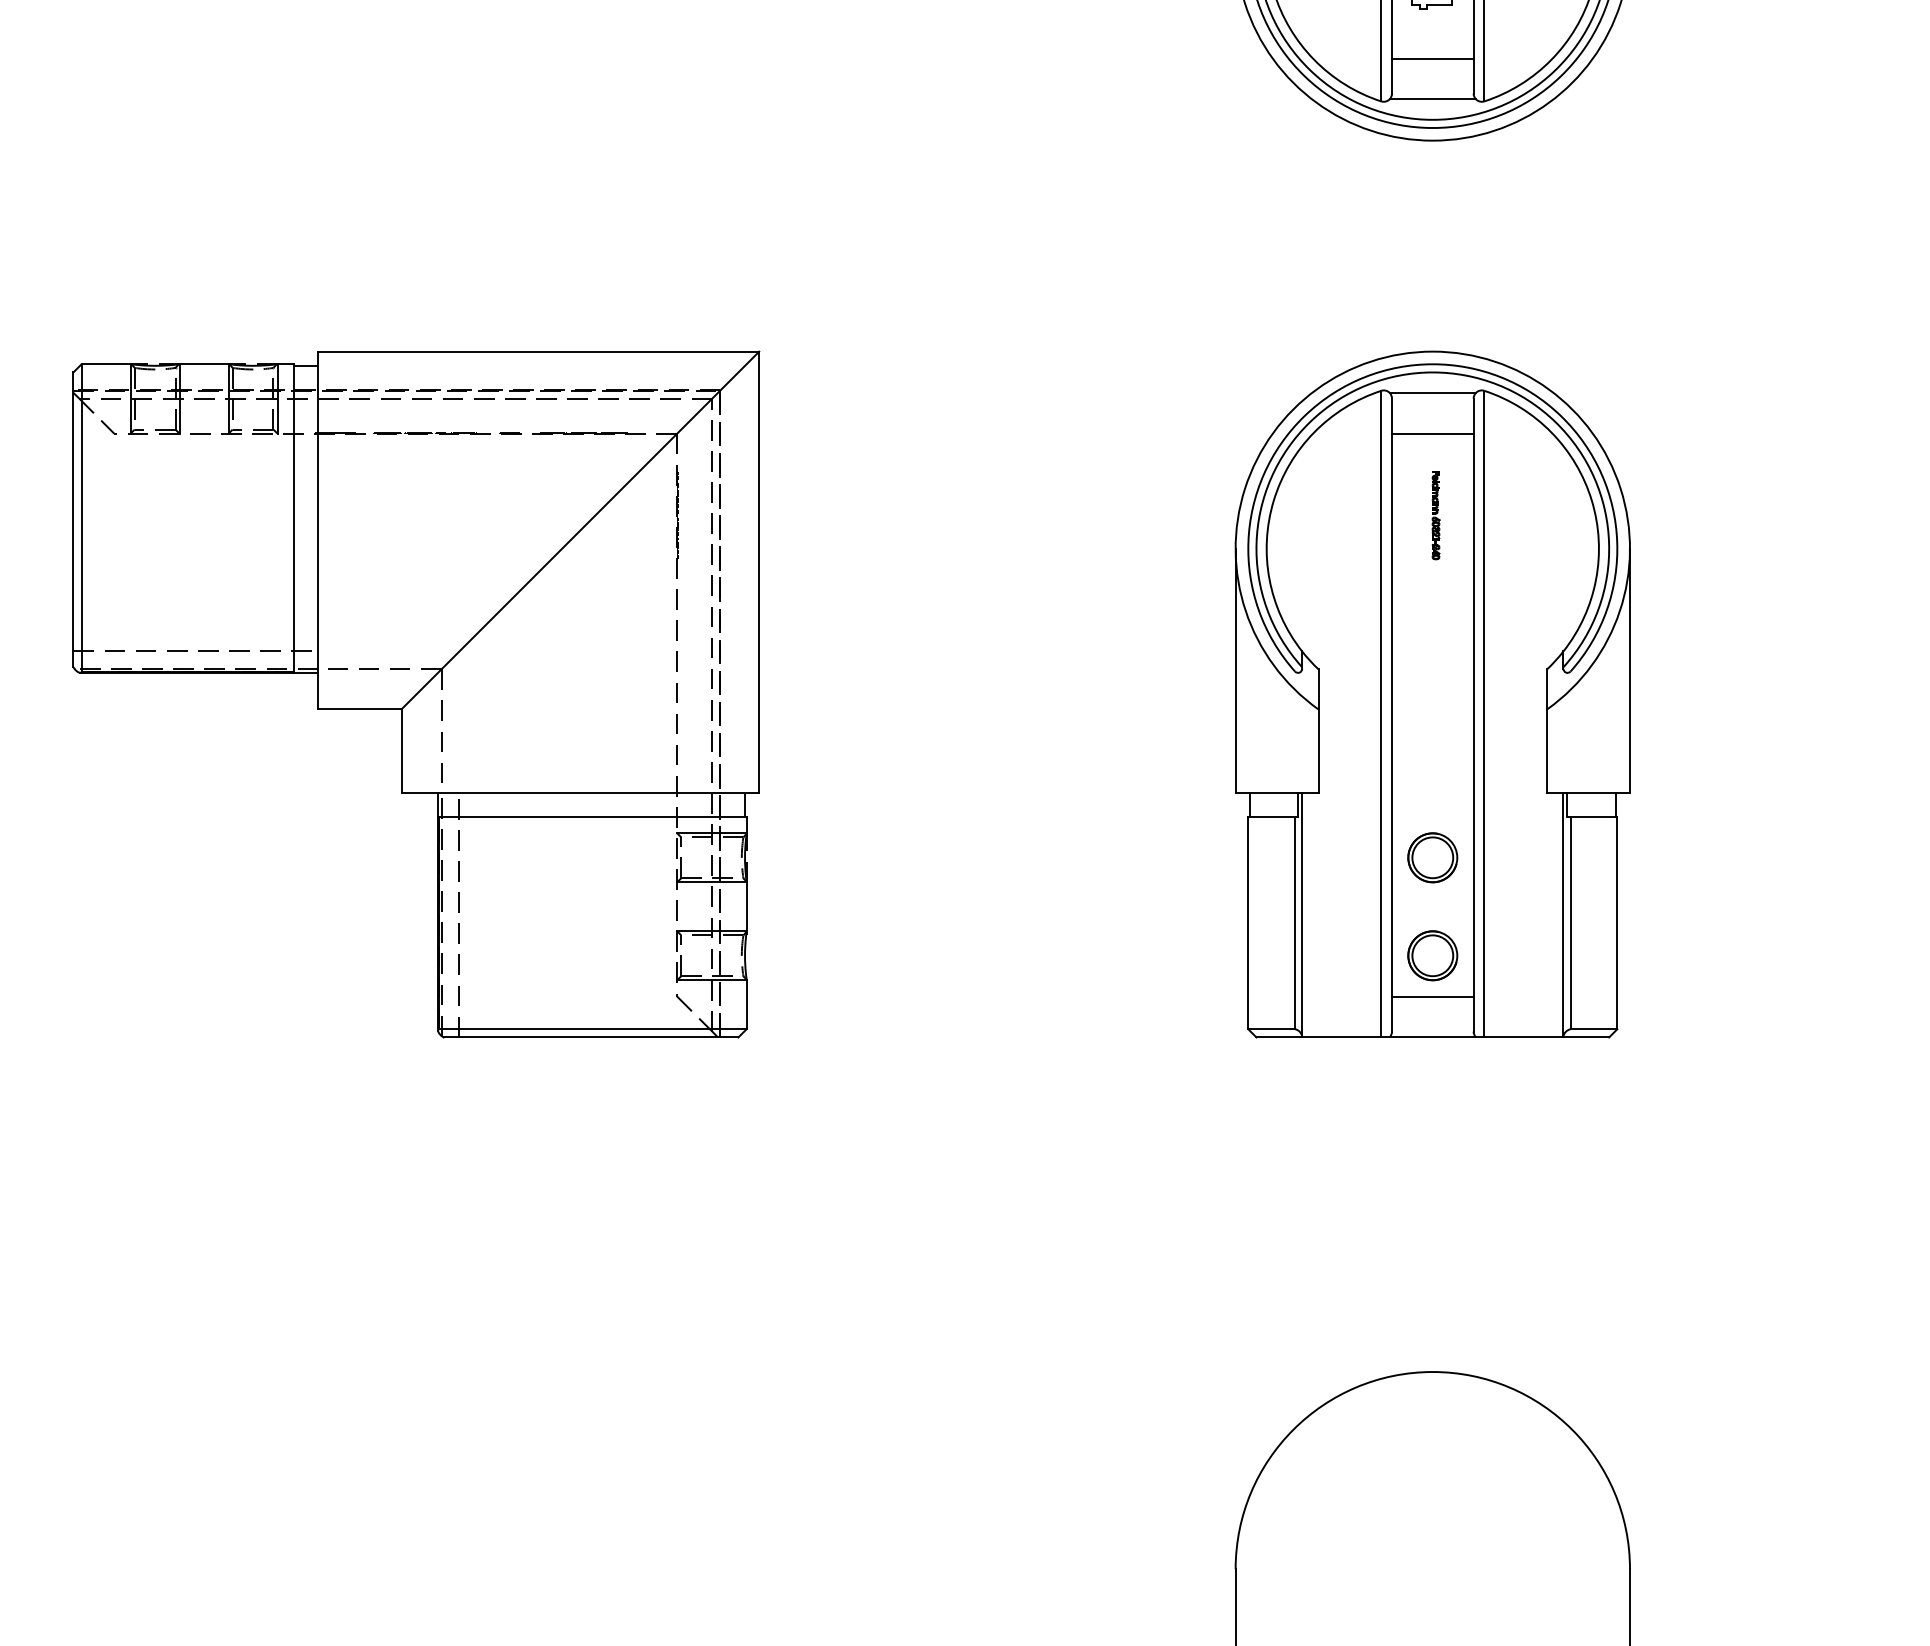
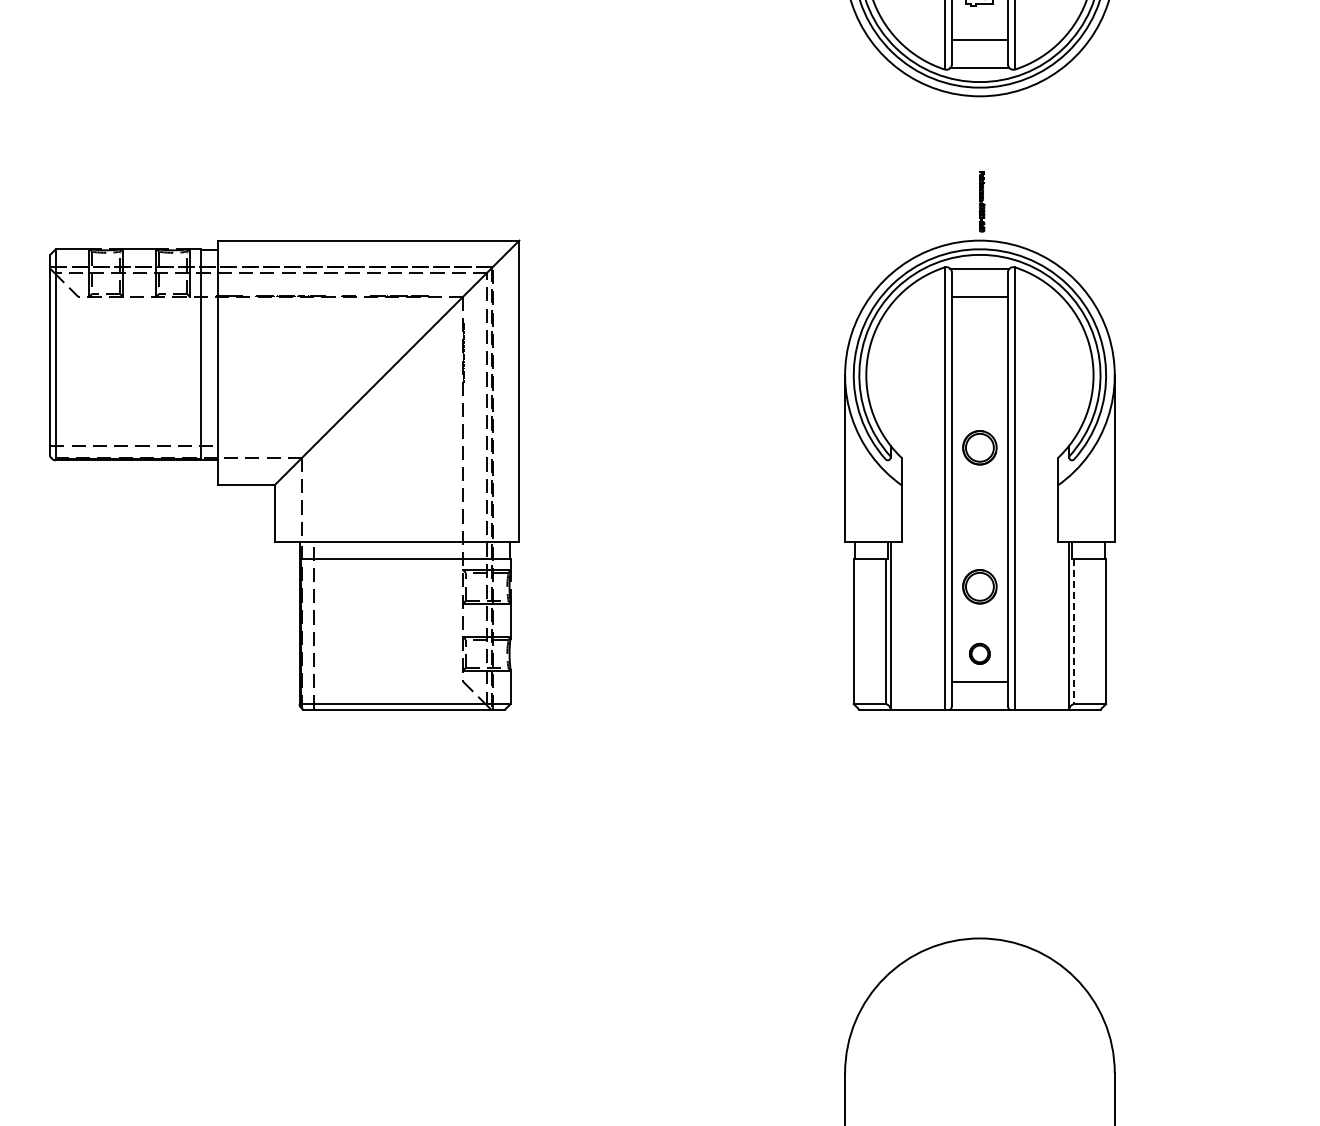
part: (1436, 515) -> (982, 201), moved
part: (1432, 654) -> (979, 447), added
line: (1571, 923) -> (1074, 631), solid -> dashed
part: (1432, 955) -> (979, 653), size x0.6

